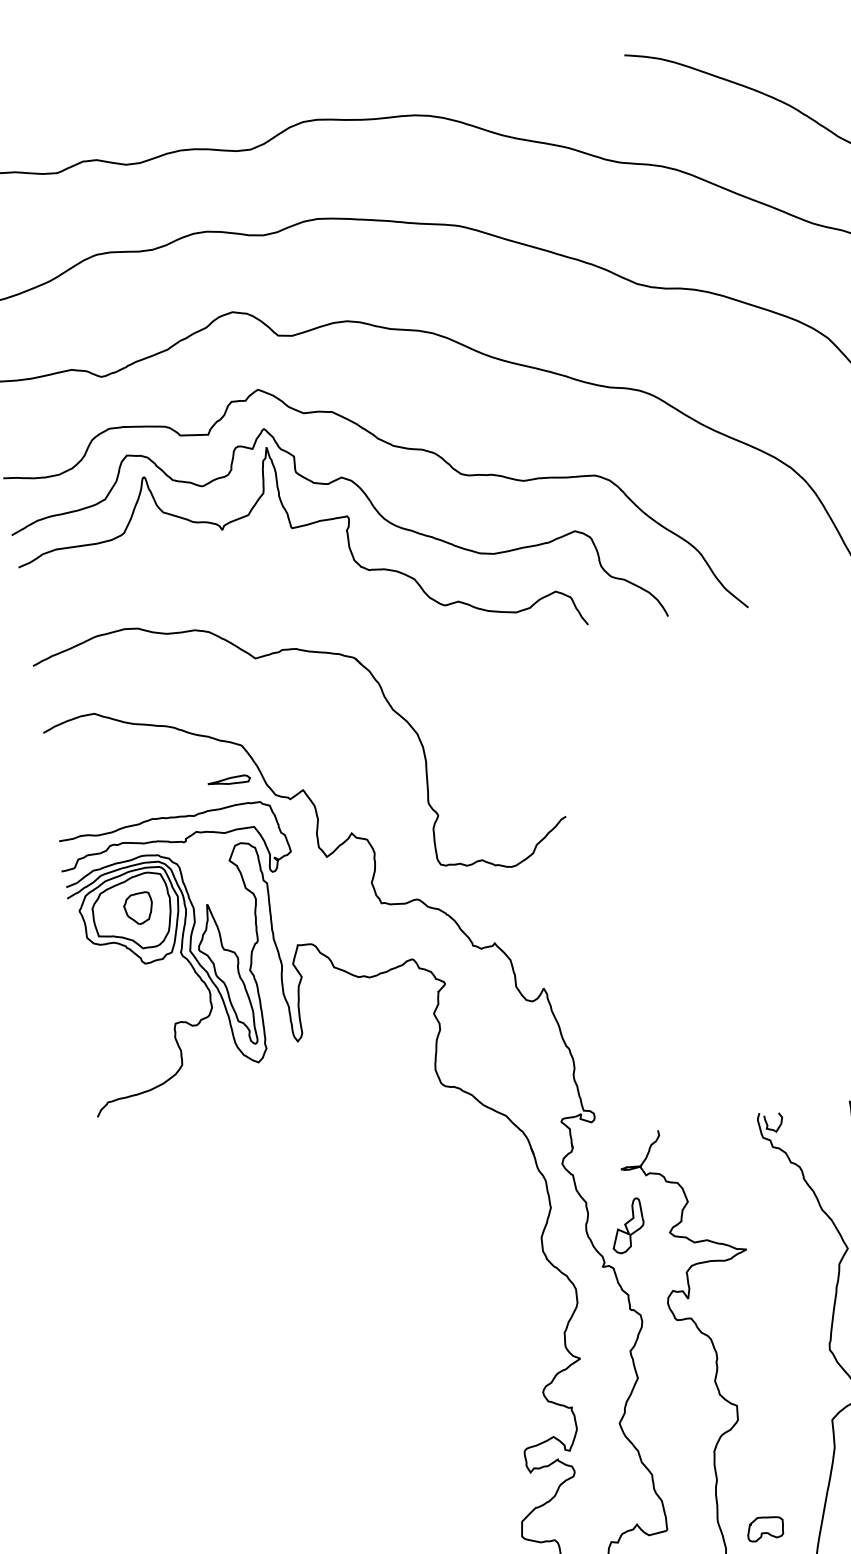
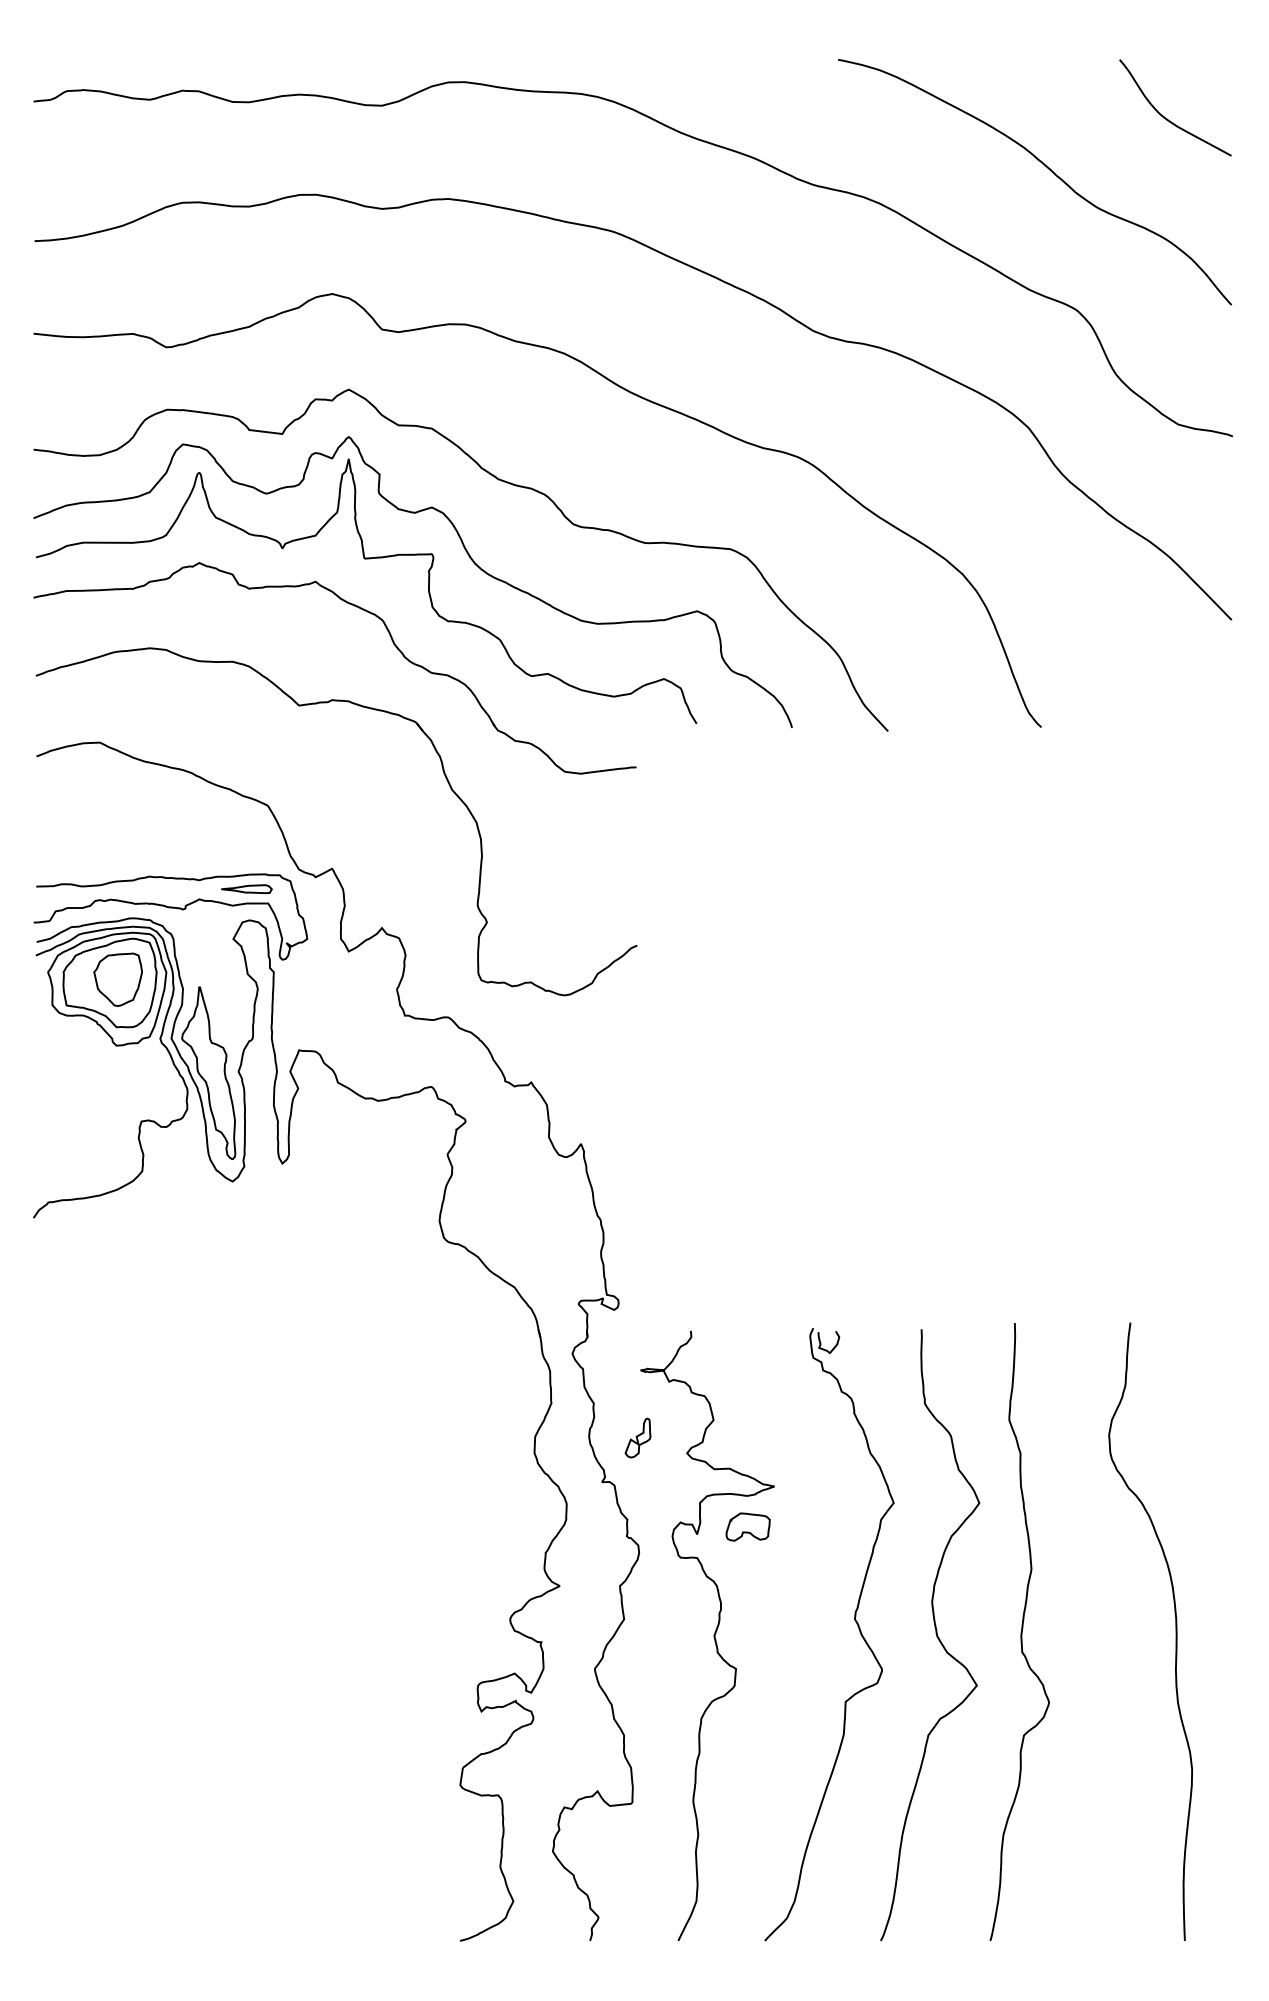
part: (324, 593) -> (391, 640), added
part: (228, 780) -> (246, 888), moved
part: (138, 908) -> (117, 979), size x1.43
part: (626, 1225) -> (637, 1437), size x0.62
part: (764, 1528) -> (747, 1526), moved

